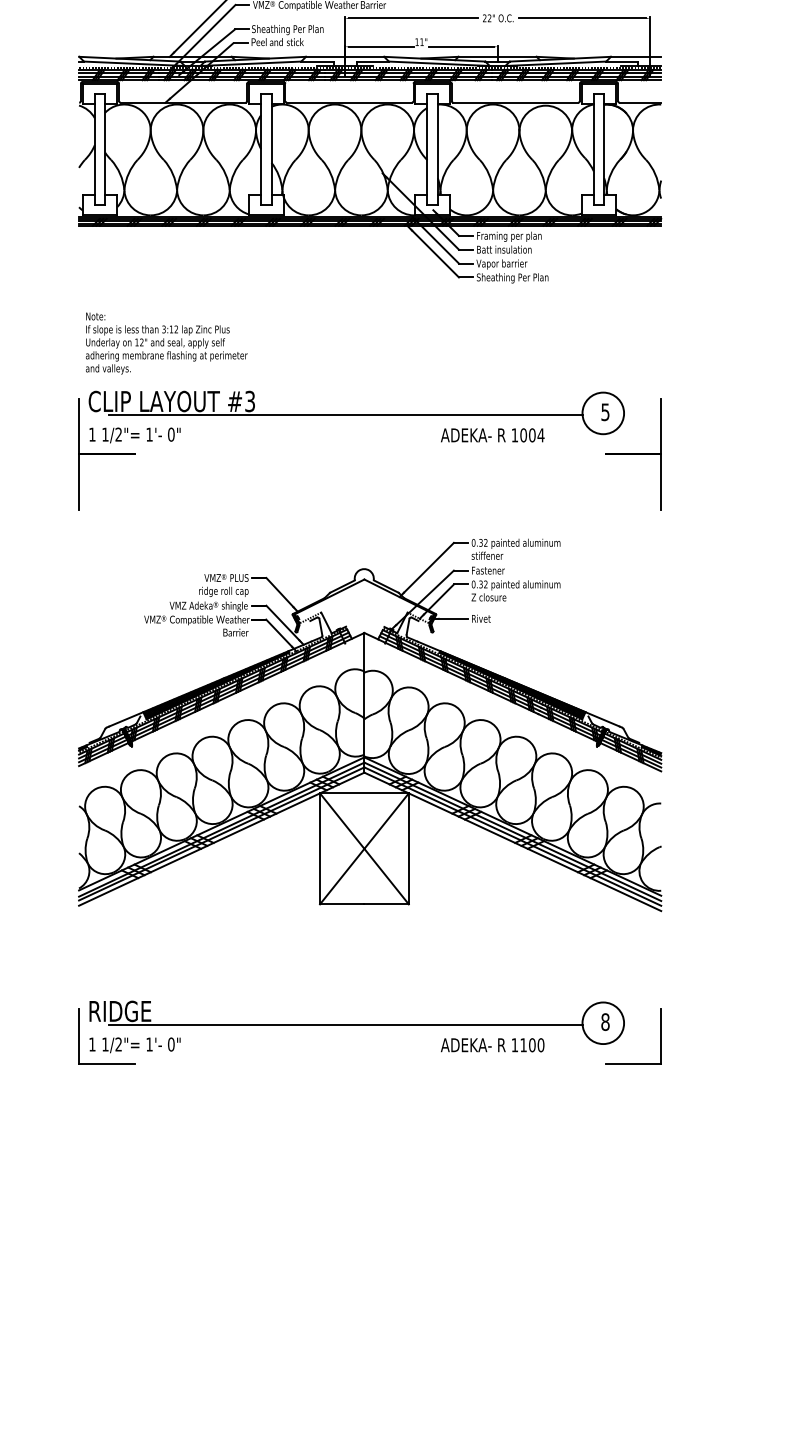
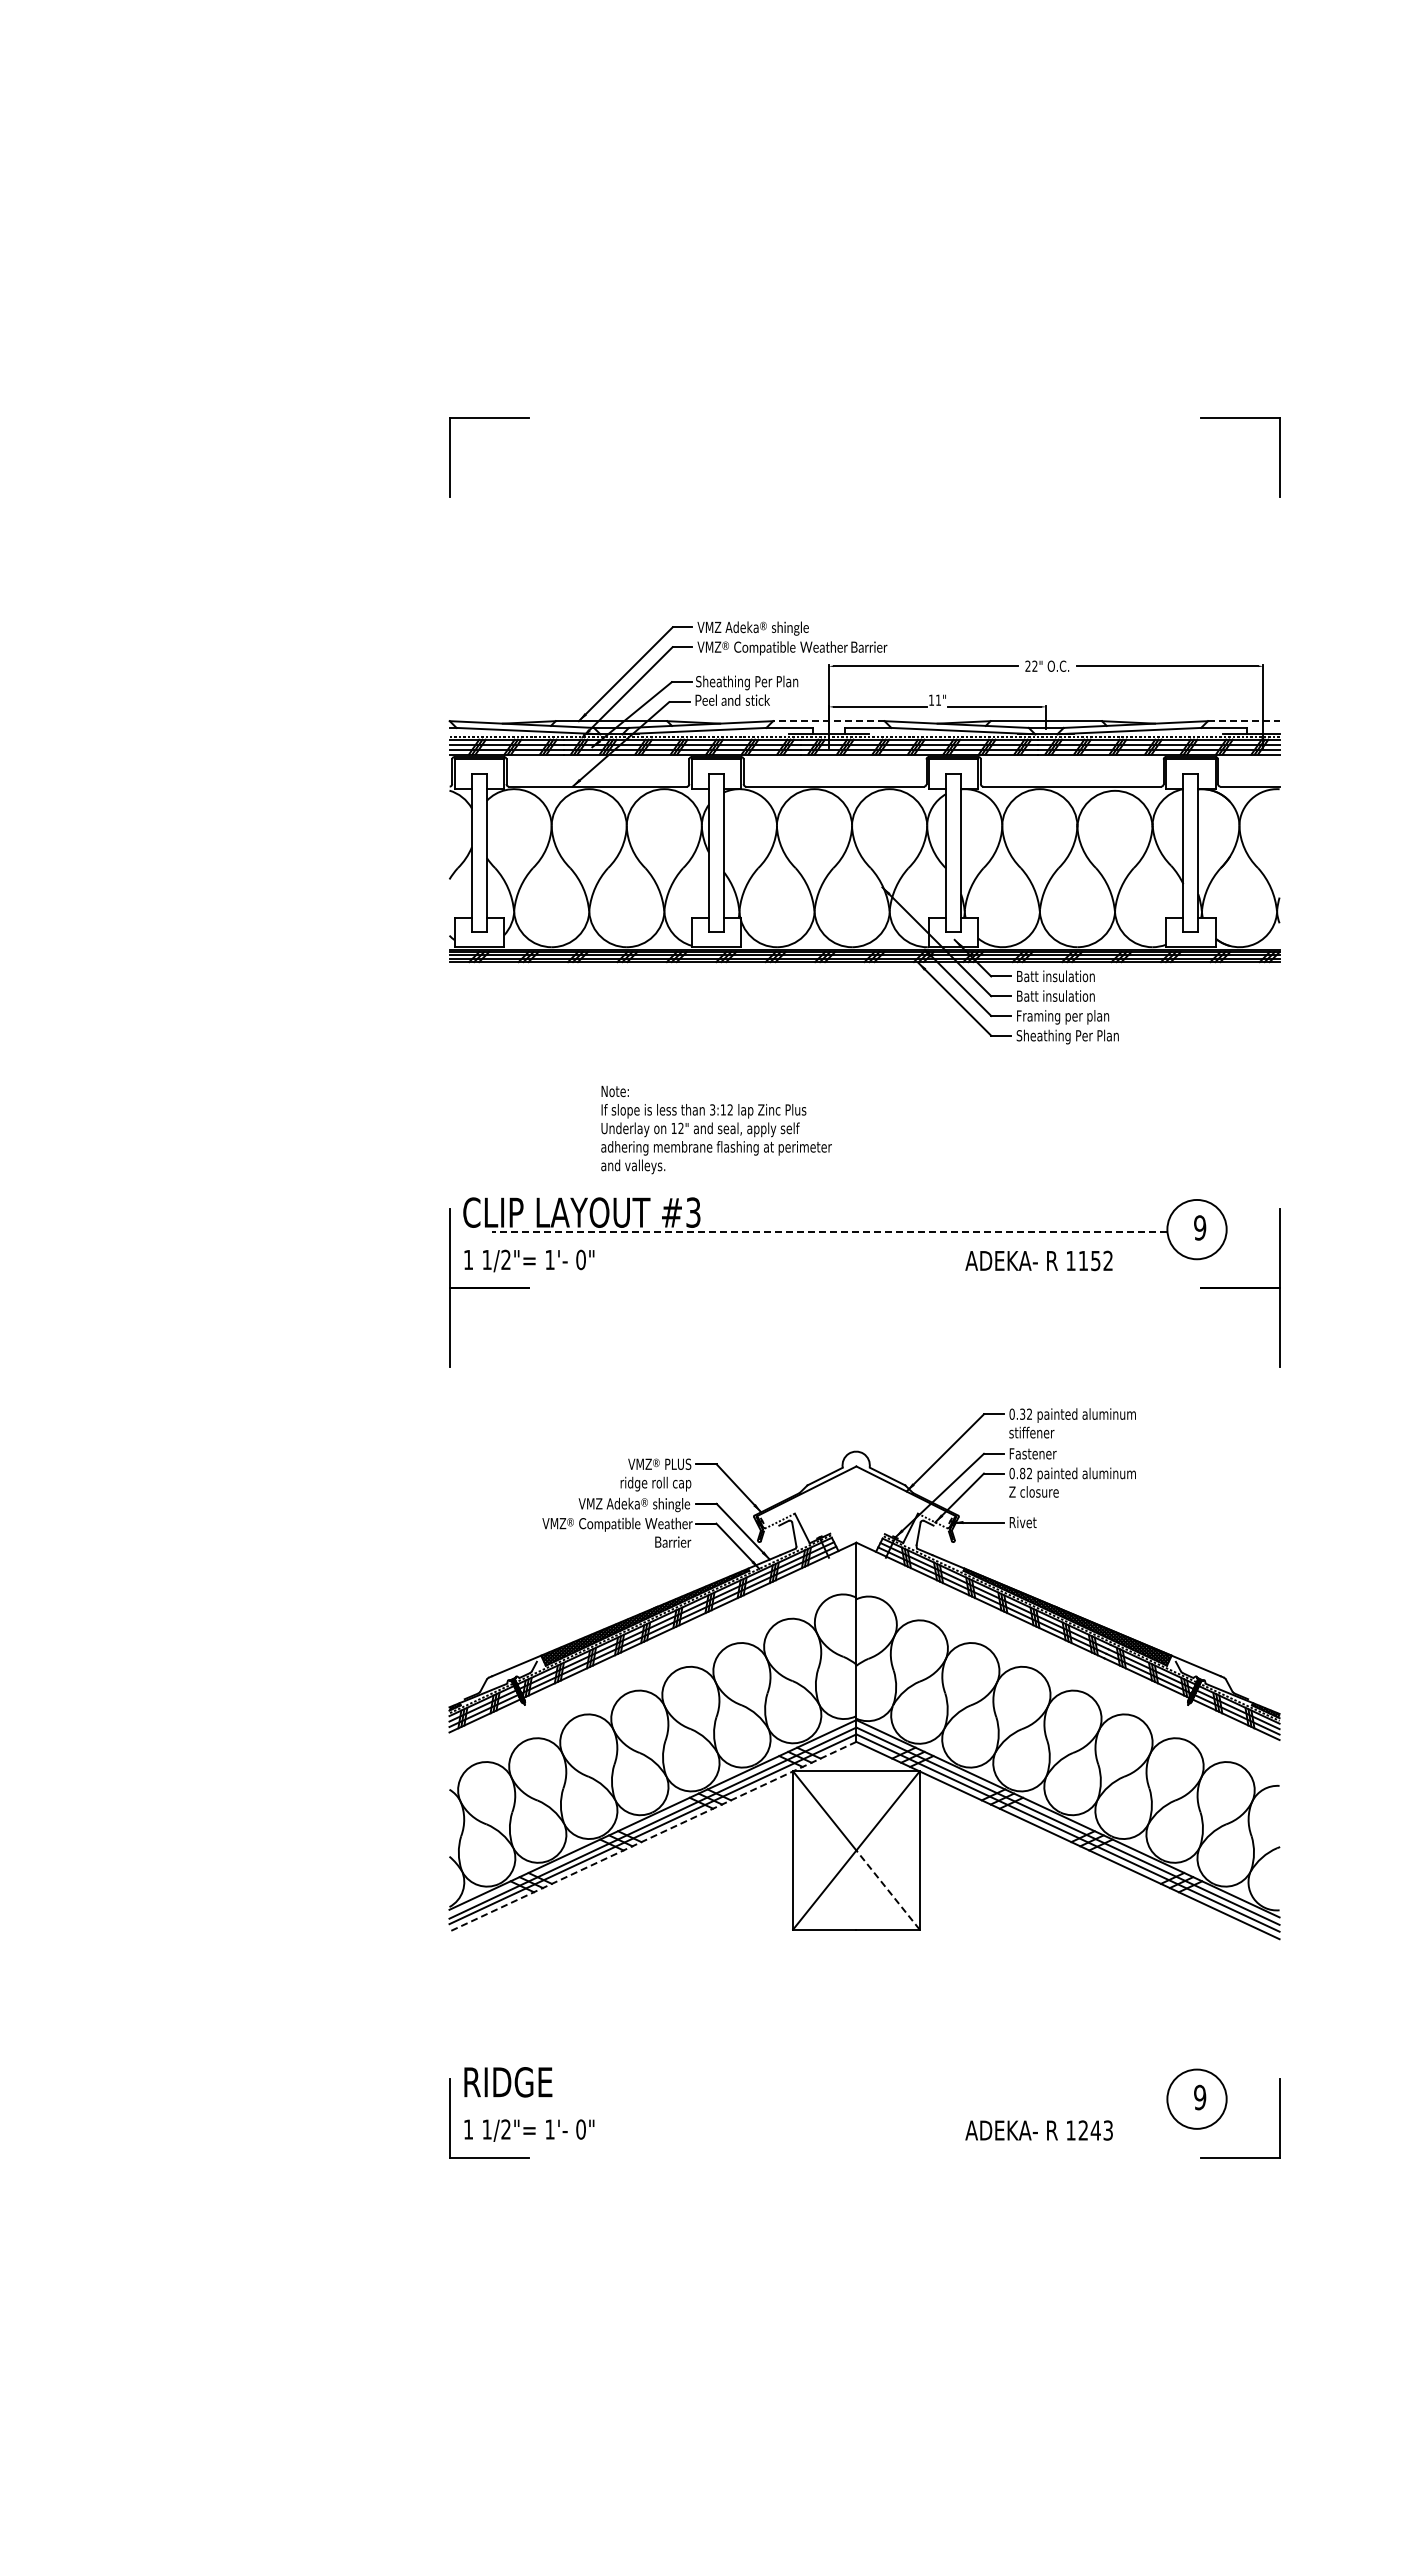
line: (344, 57) -> (828, 721), solid -> dashed
line: (635, 57) -> (1243, 721), solid -> dashed
text: (509, 236) -> (1063, 977), Framing per plan -> Batt insulation
text: (508, 264) -> (1062, 1017), Vapor barrier -> Framing per plan
text: (166, 343) -> (716, 1129), moved
text: (605, 411) -> (1200, 1227), 5 -> 9
line: (345, 414) -> (829, 1231), solid -> dashed
text: (532, 435) -> (1095, 1260), 1004 -> 1152
text: (480, 584) -> (1022, 1473), 0.32 -> 0.82
line: (221, 839) -> (652, 1836), solid -> dashed
line: (386, 876) -> (888, 1890), solid -> dashed
text: (605, 1022) -> (1200, 2097), 8 -> 9
line: (345, 1024) -> (829, 2101), removed
text: (532, 1045) -> (1095, 2130), 1100 -> 1243

